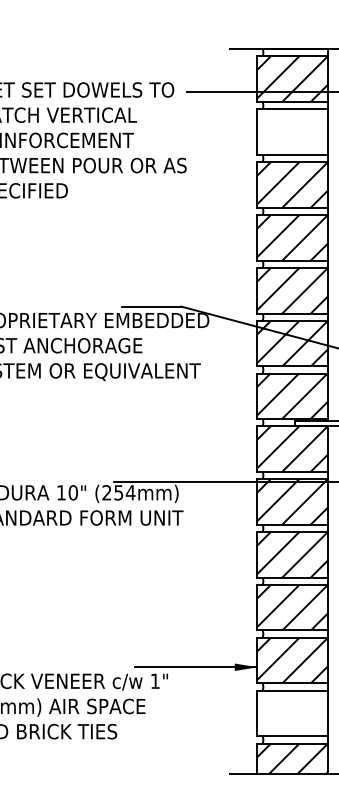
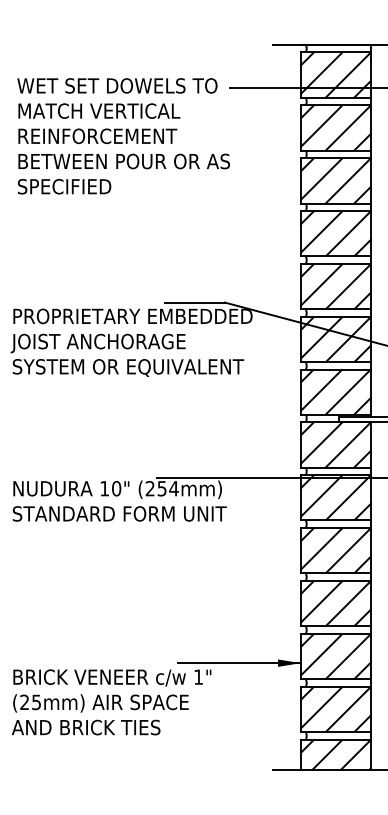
hatch: (292, 131) -> (335, 127), added
hatch: (292, 713) -> (335, 709), added

